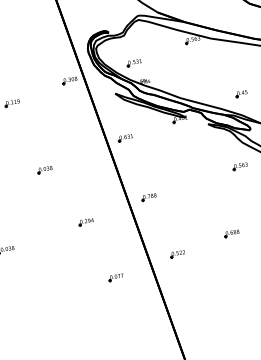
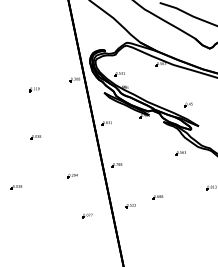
part: (44, 170) -> (35, 137), moved
part: (231, 234) -> (157, 197), moved

